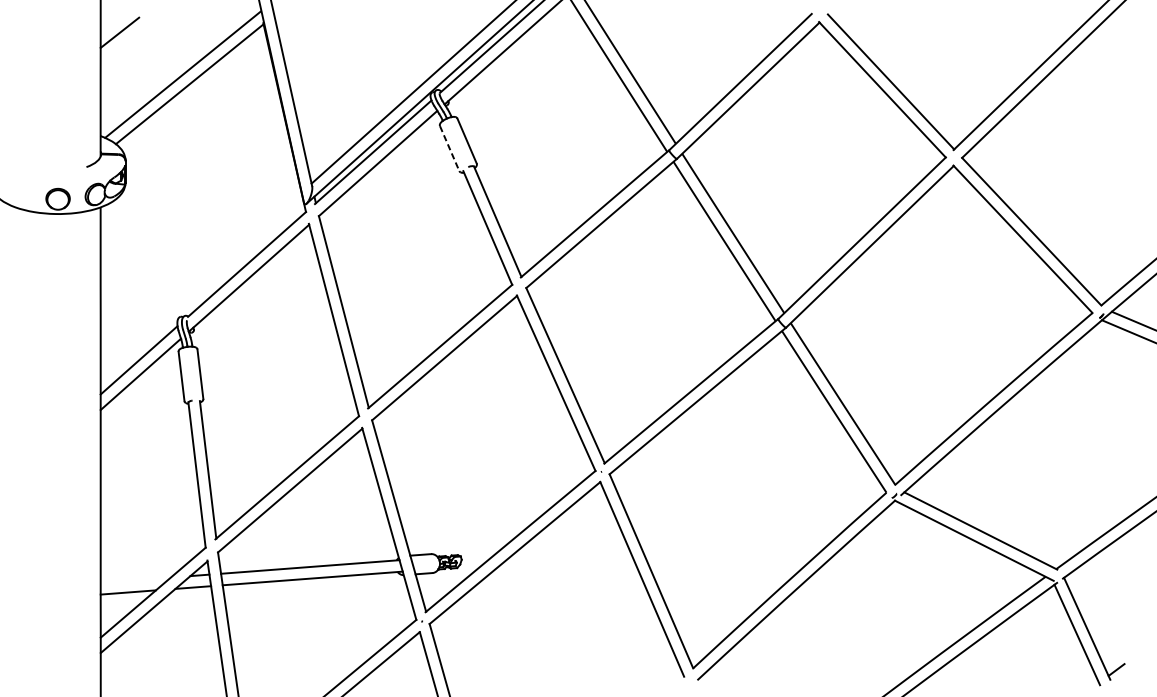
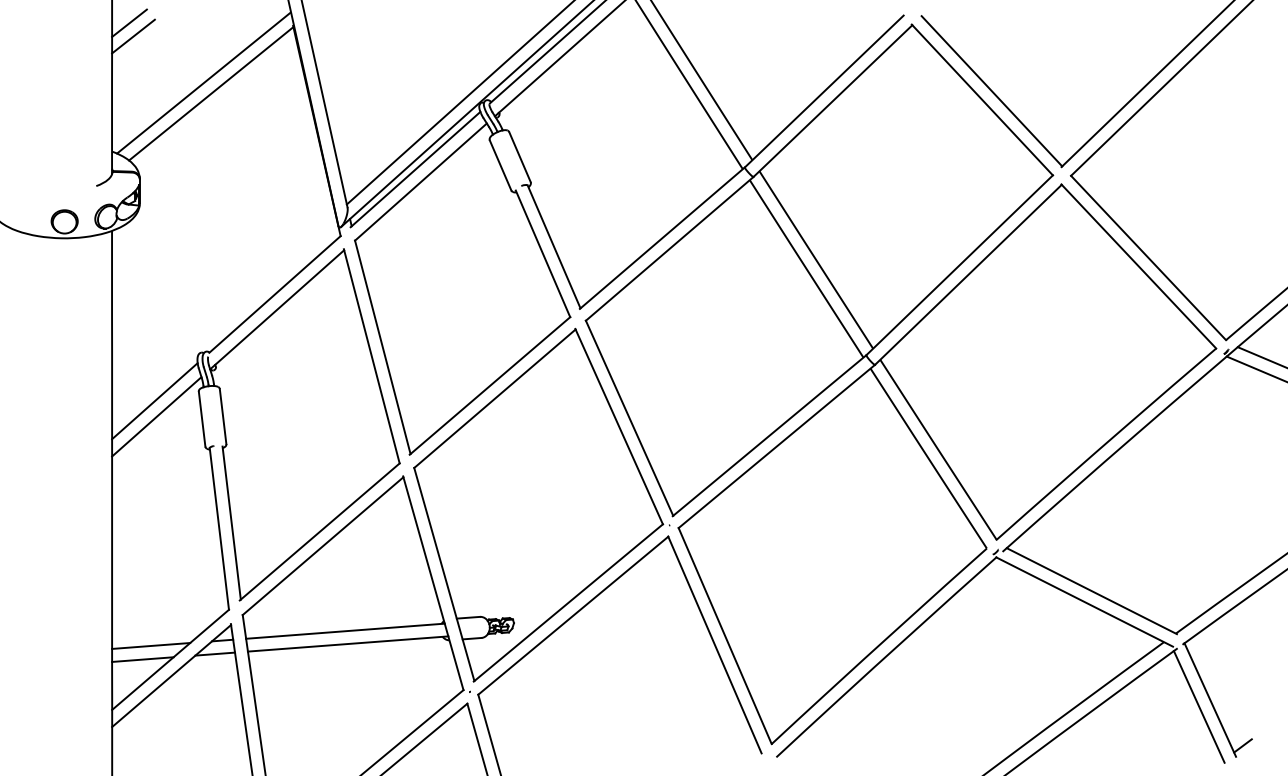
line: (116, 20) -> (129, 22), added
line: (449, 148) -> (500, 165), dashed -> solid
line: (136, 579) -> (151, 645), added

